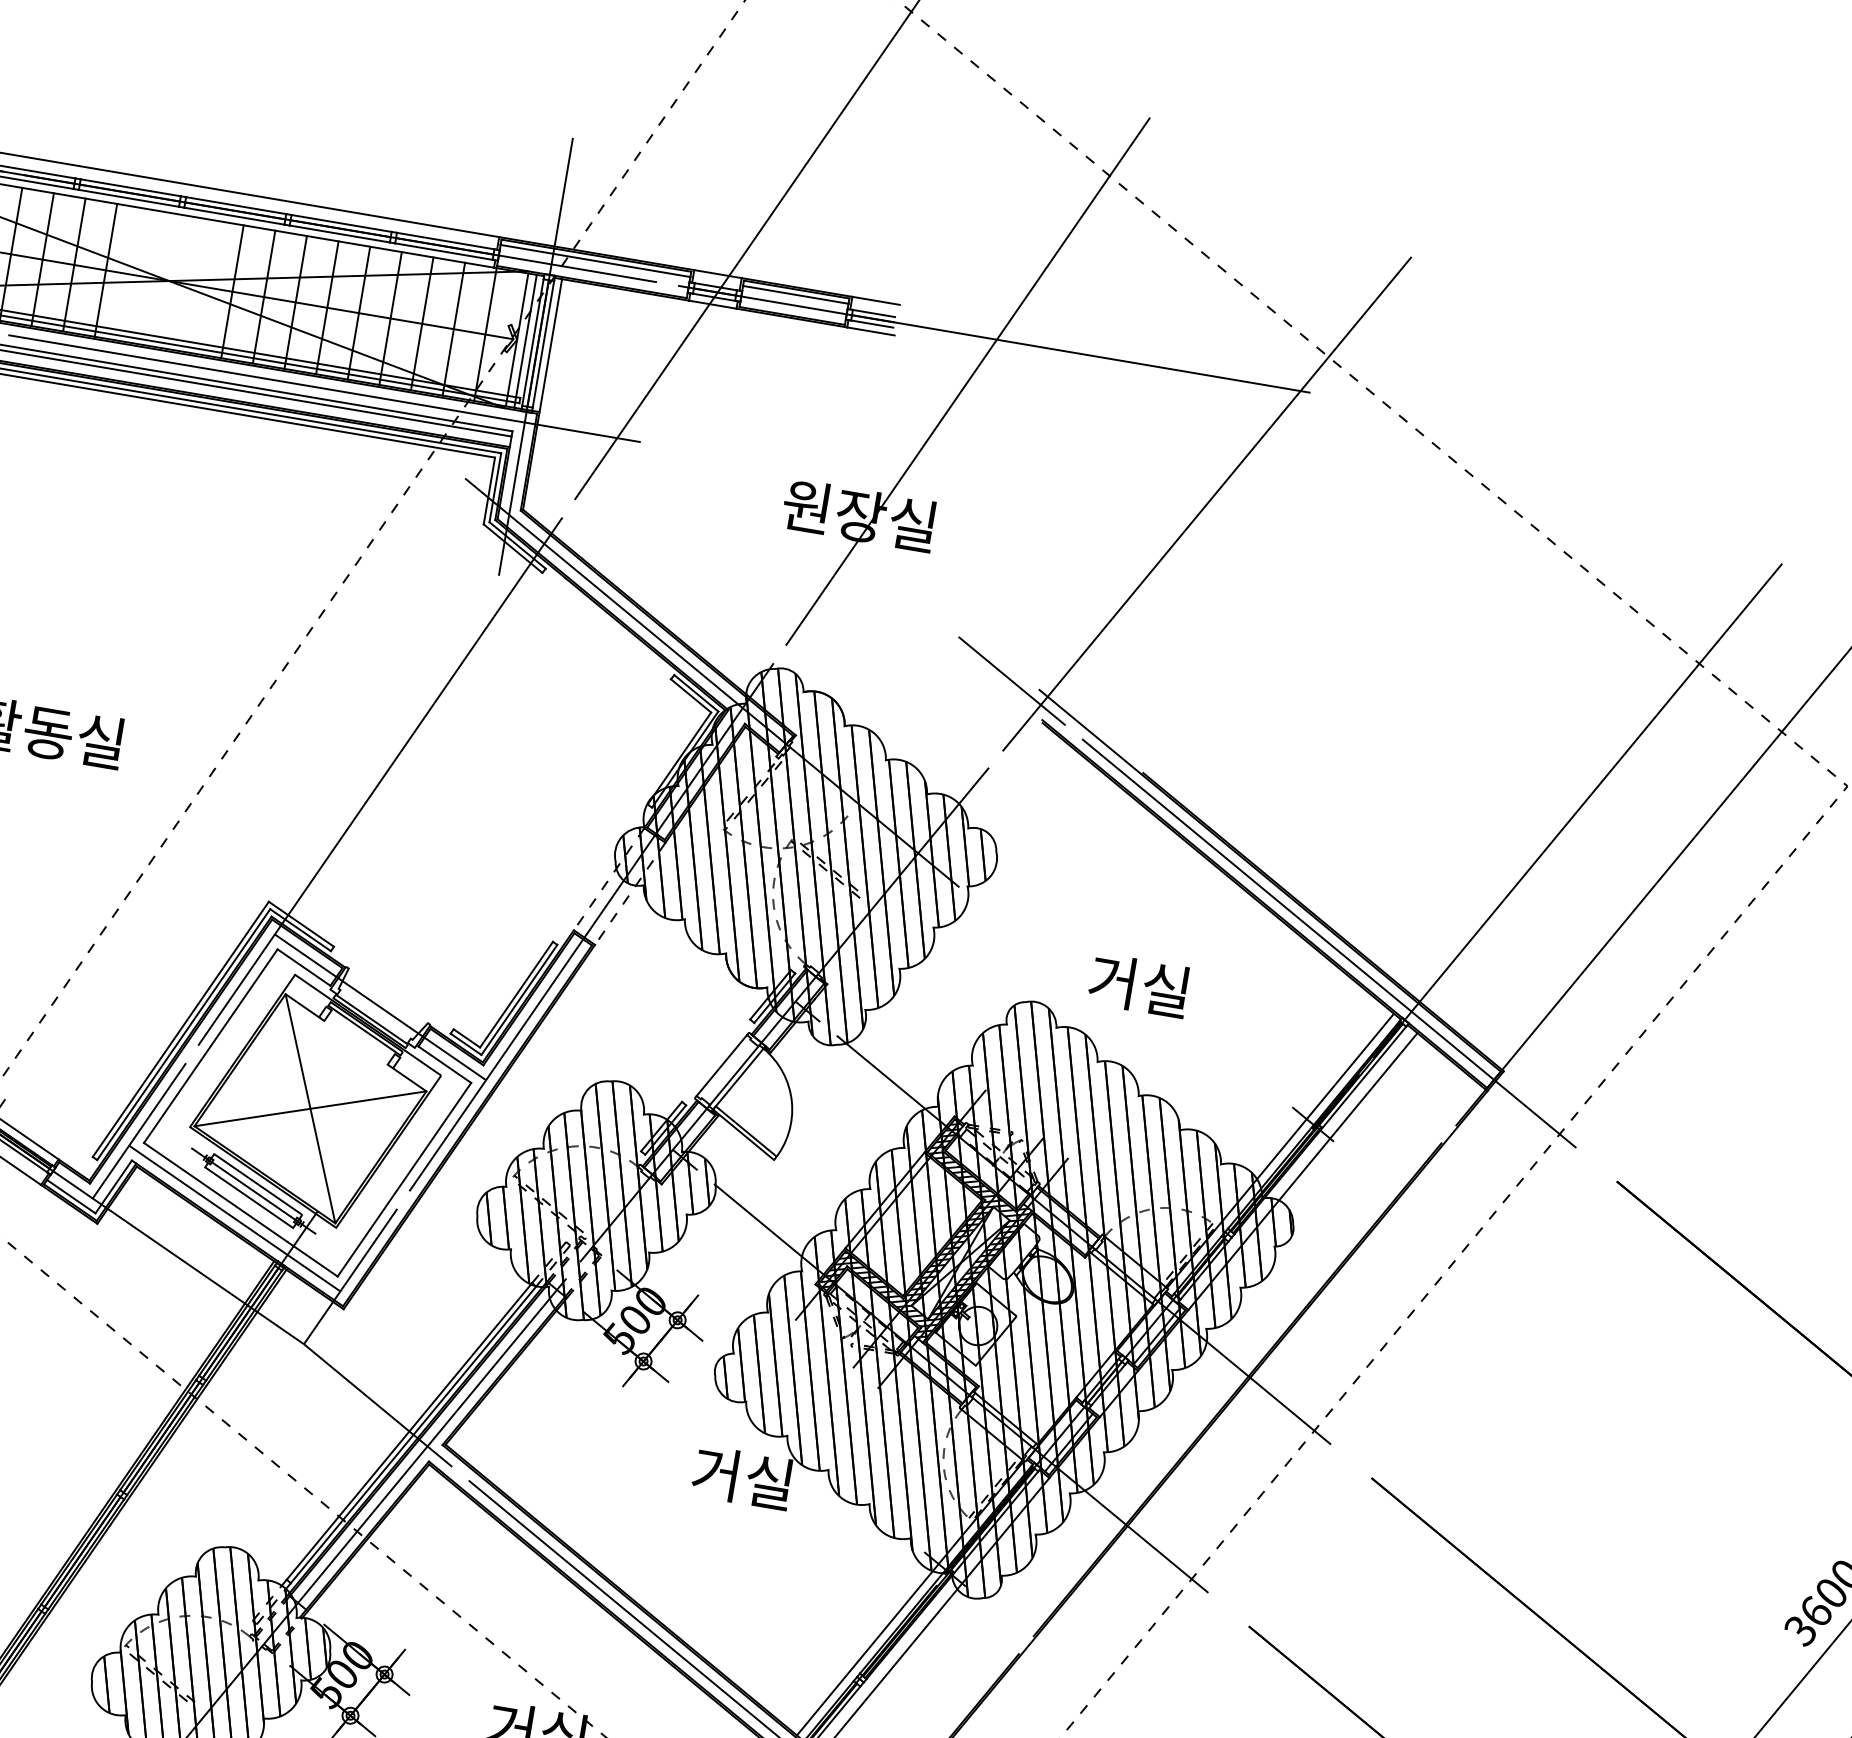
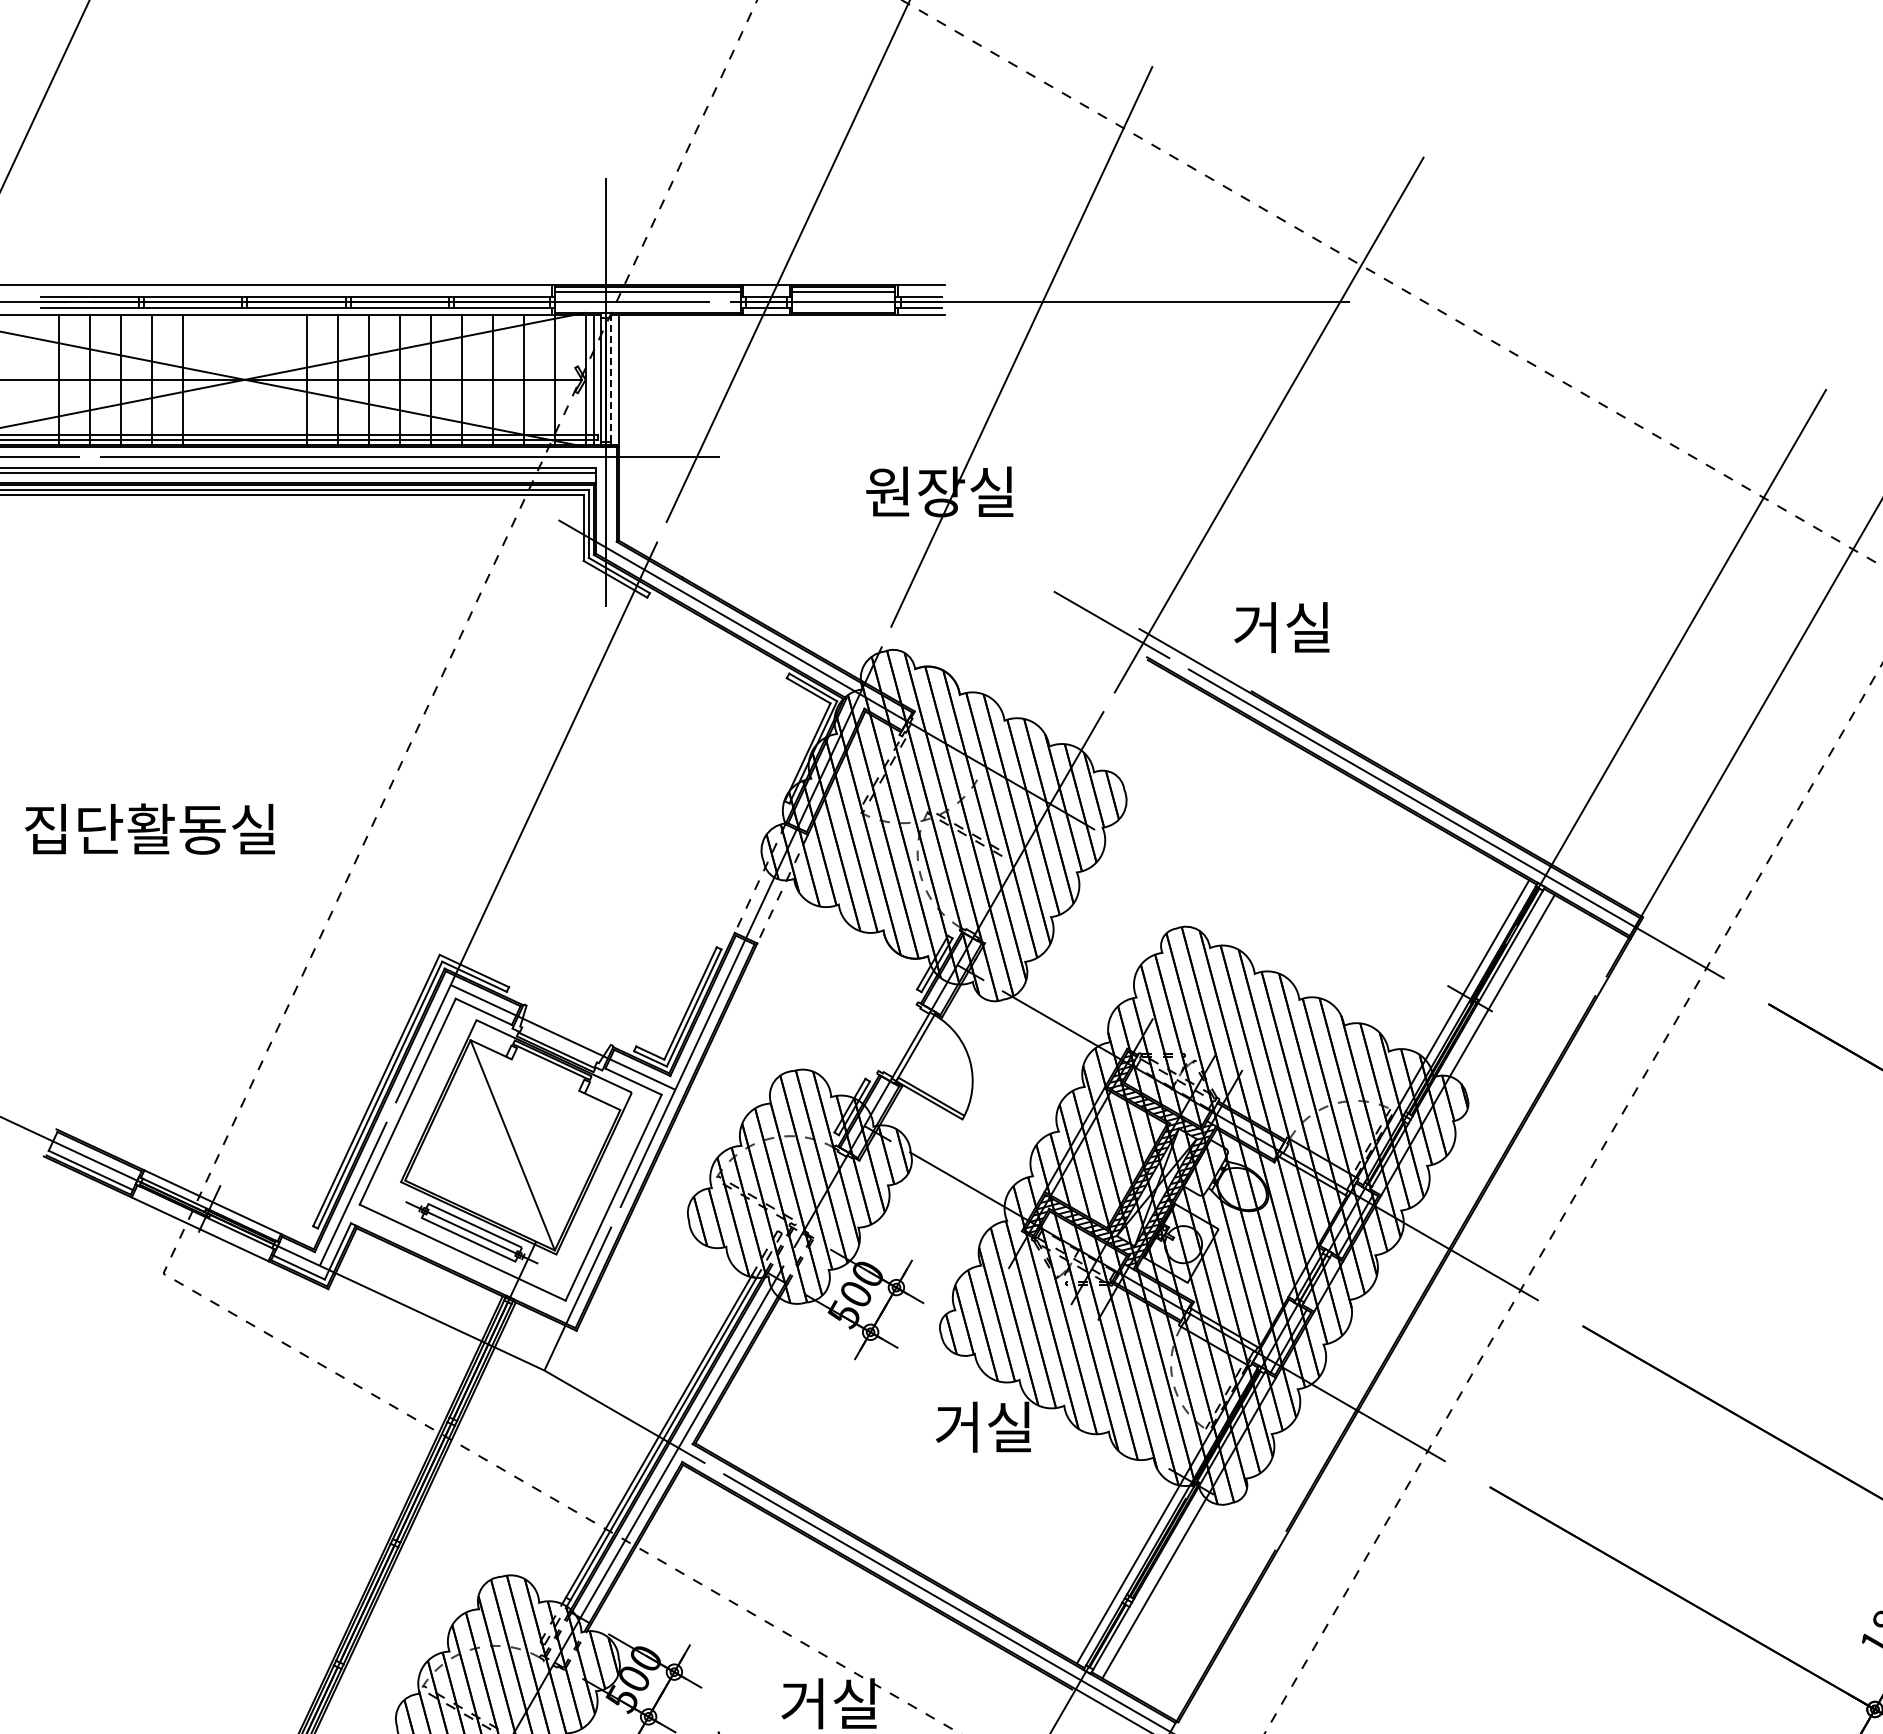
line: (543, 344) -> (611, 379), solid -> dashed
text: (1138, 985) -> (1281, 627), moved
line: (721, 1065) -> (897, 1037), removed
line: (310, 1108) -> (512, 1145), removed
line: (235, 1218) -> (458, 1261), removed

